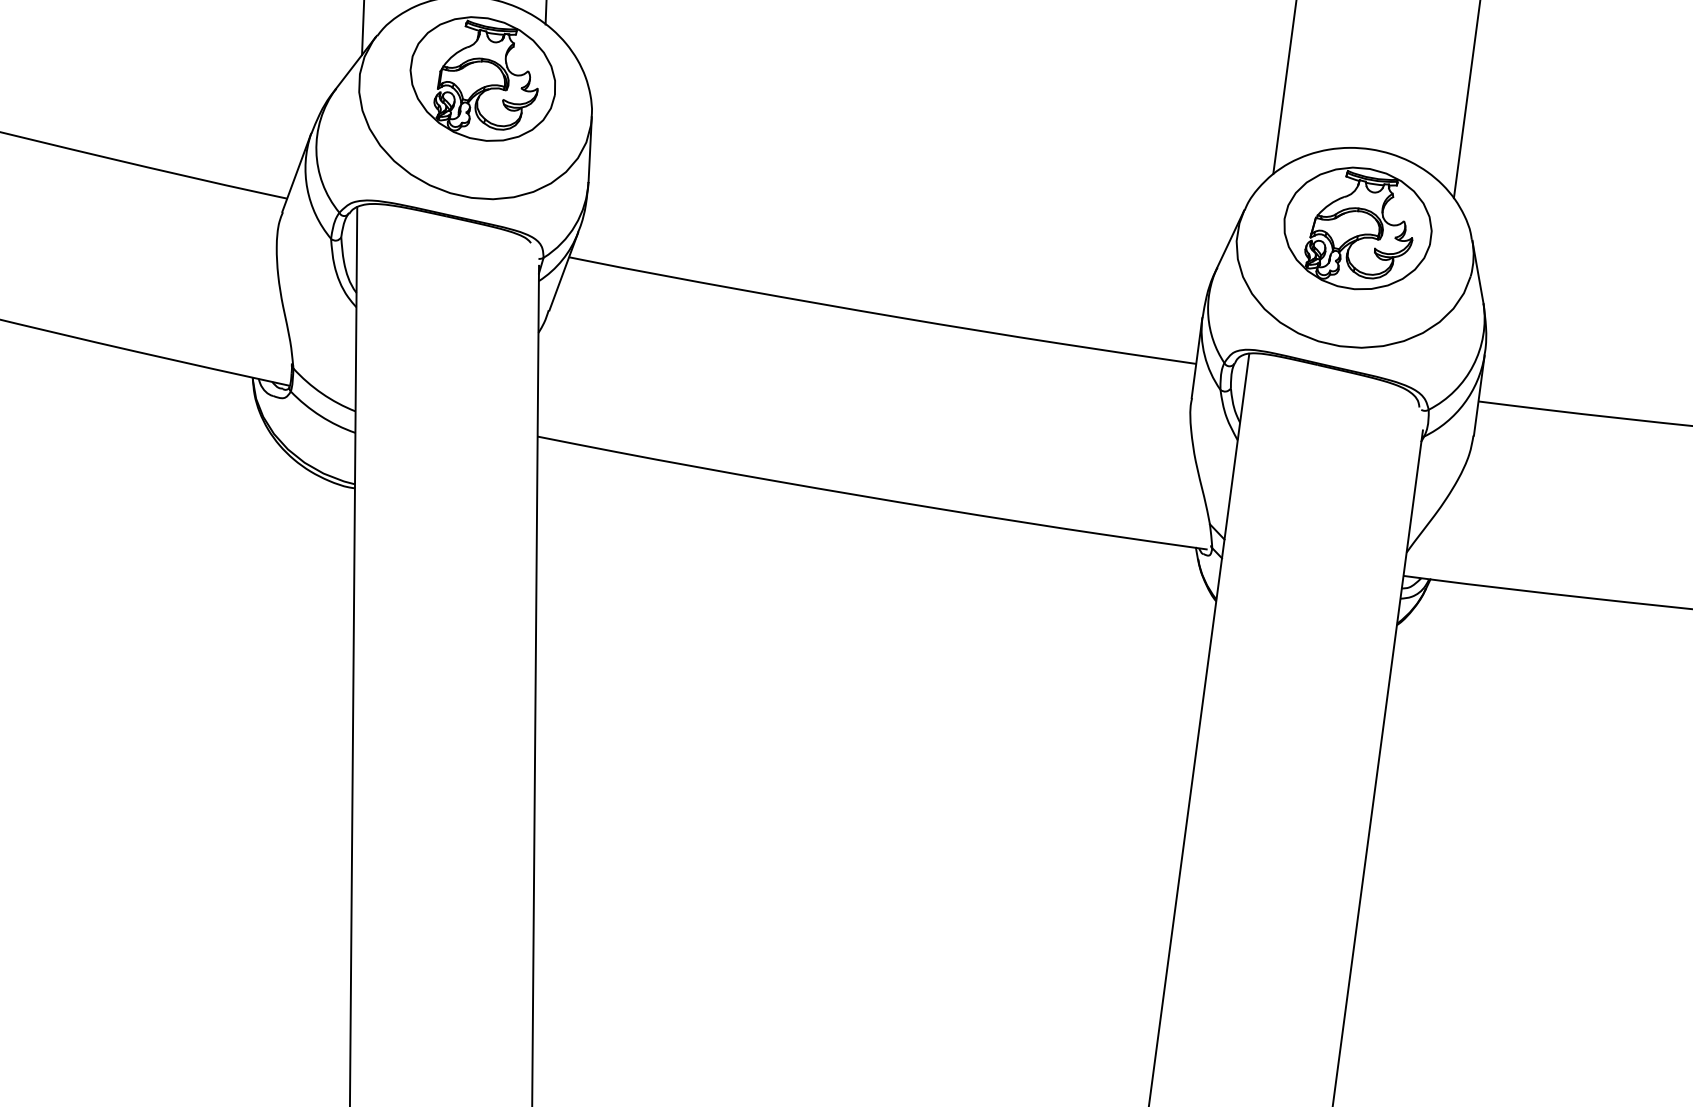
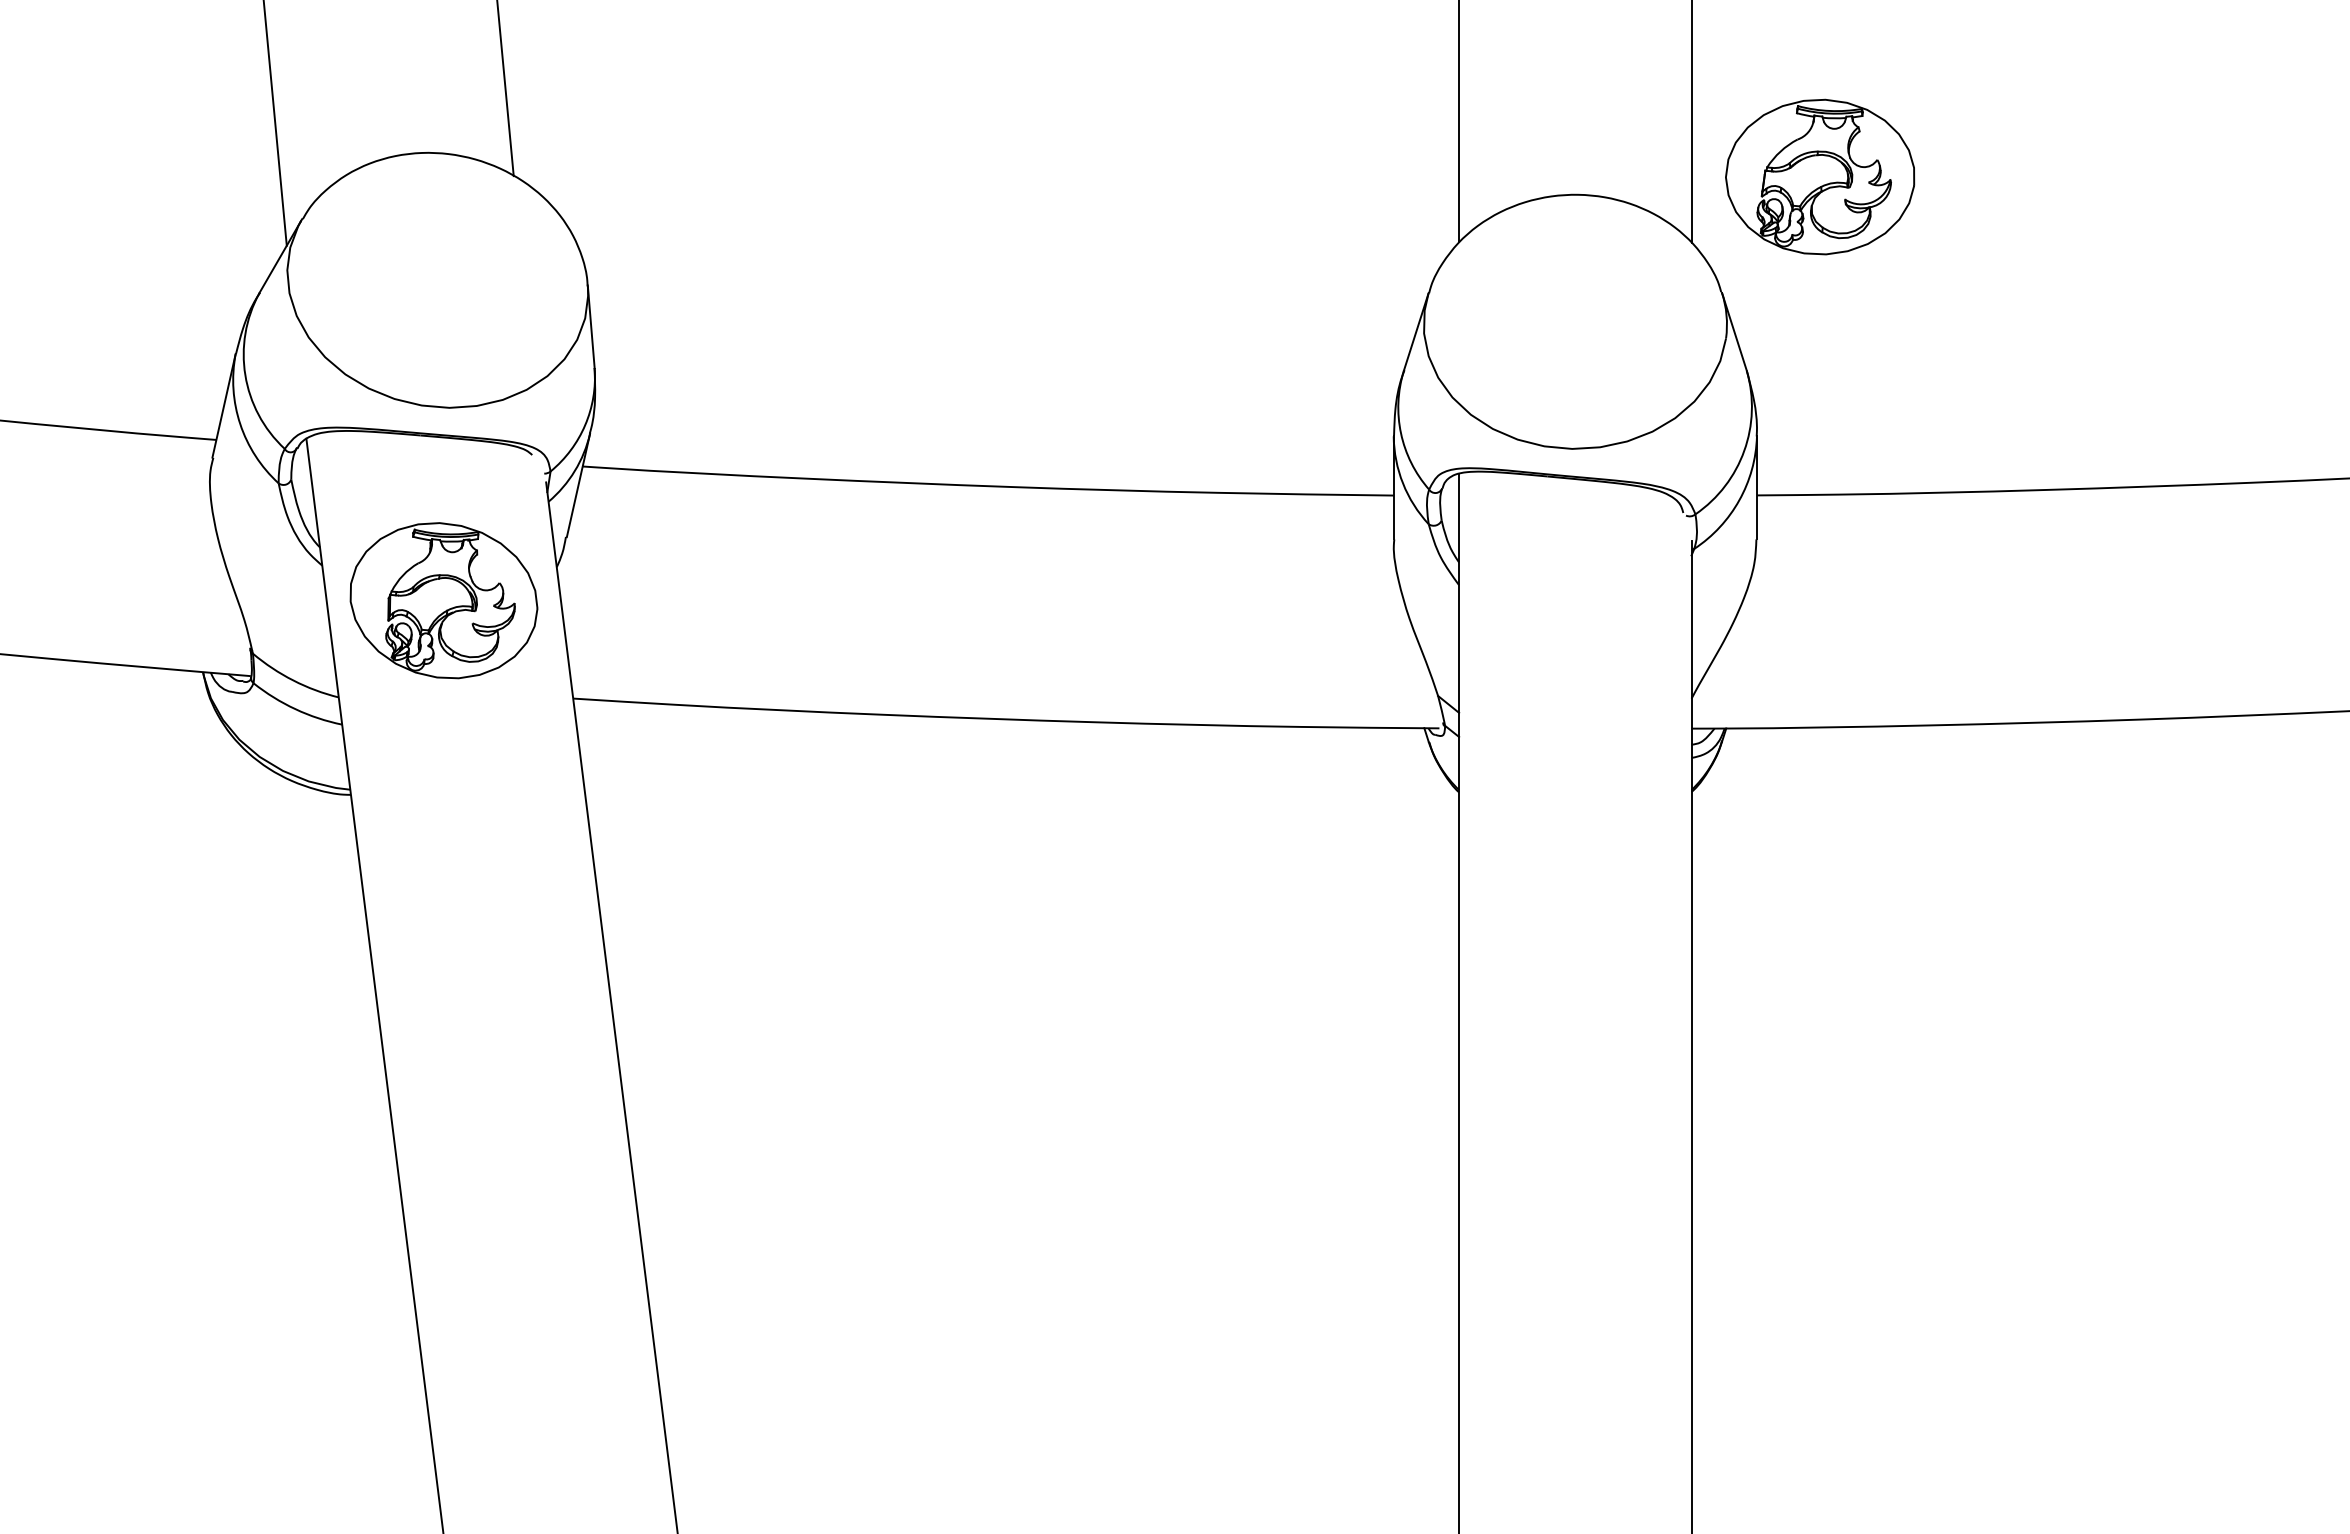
part: (482, 78) -> (443, 600), moved
part: (1358, 228) -> (1820, 176), moved

